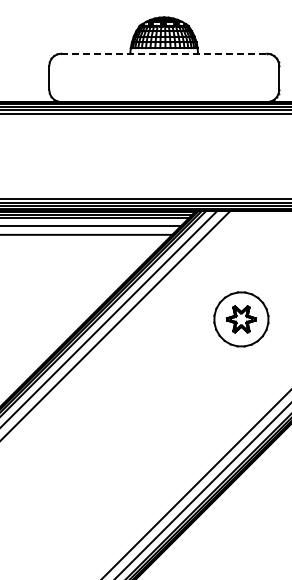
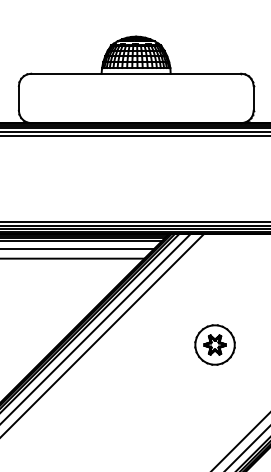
line: (164, 53) -> (136, 73), dashed -> solid
part: (241, 319) -> (215, 345), size x0.71

